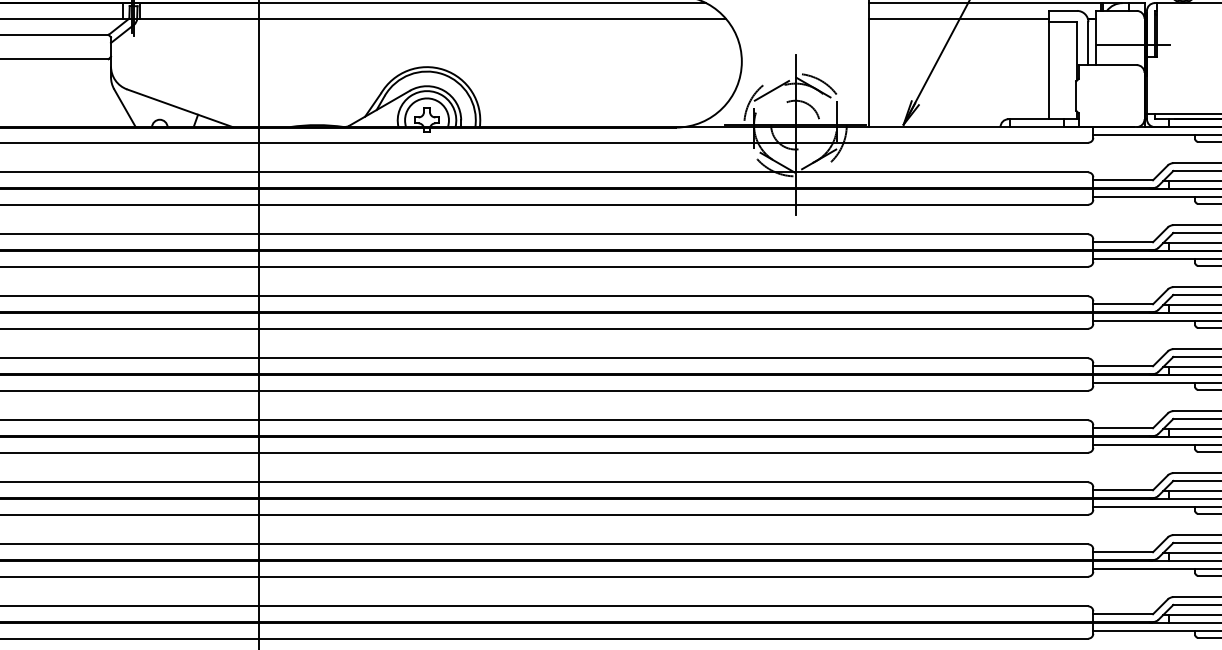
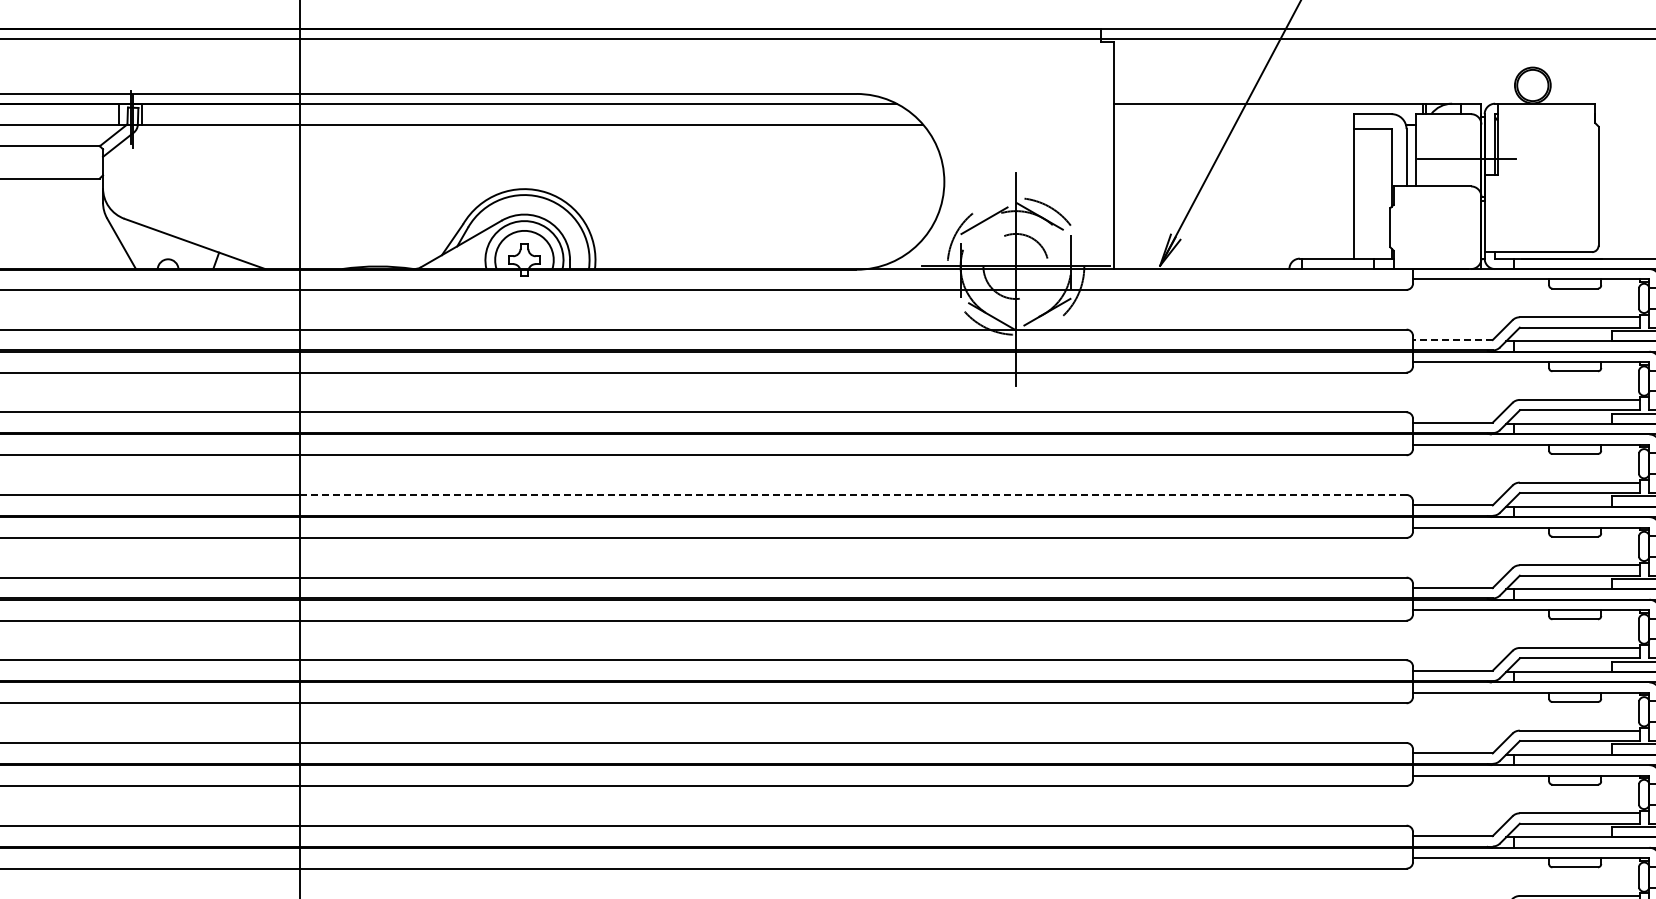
line: (958, 18) -> (1233, 124), removed
line: (1122, 180) -> (1452, 340), solid -> dashed
line: (672, 296) -> (852, 494), solid -> dashed

